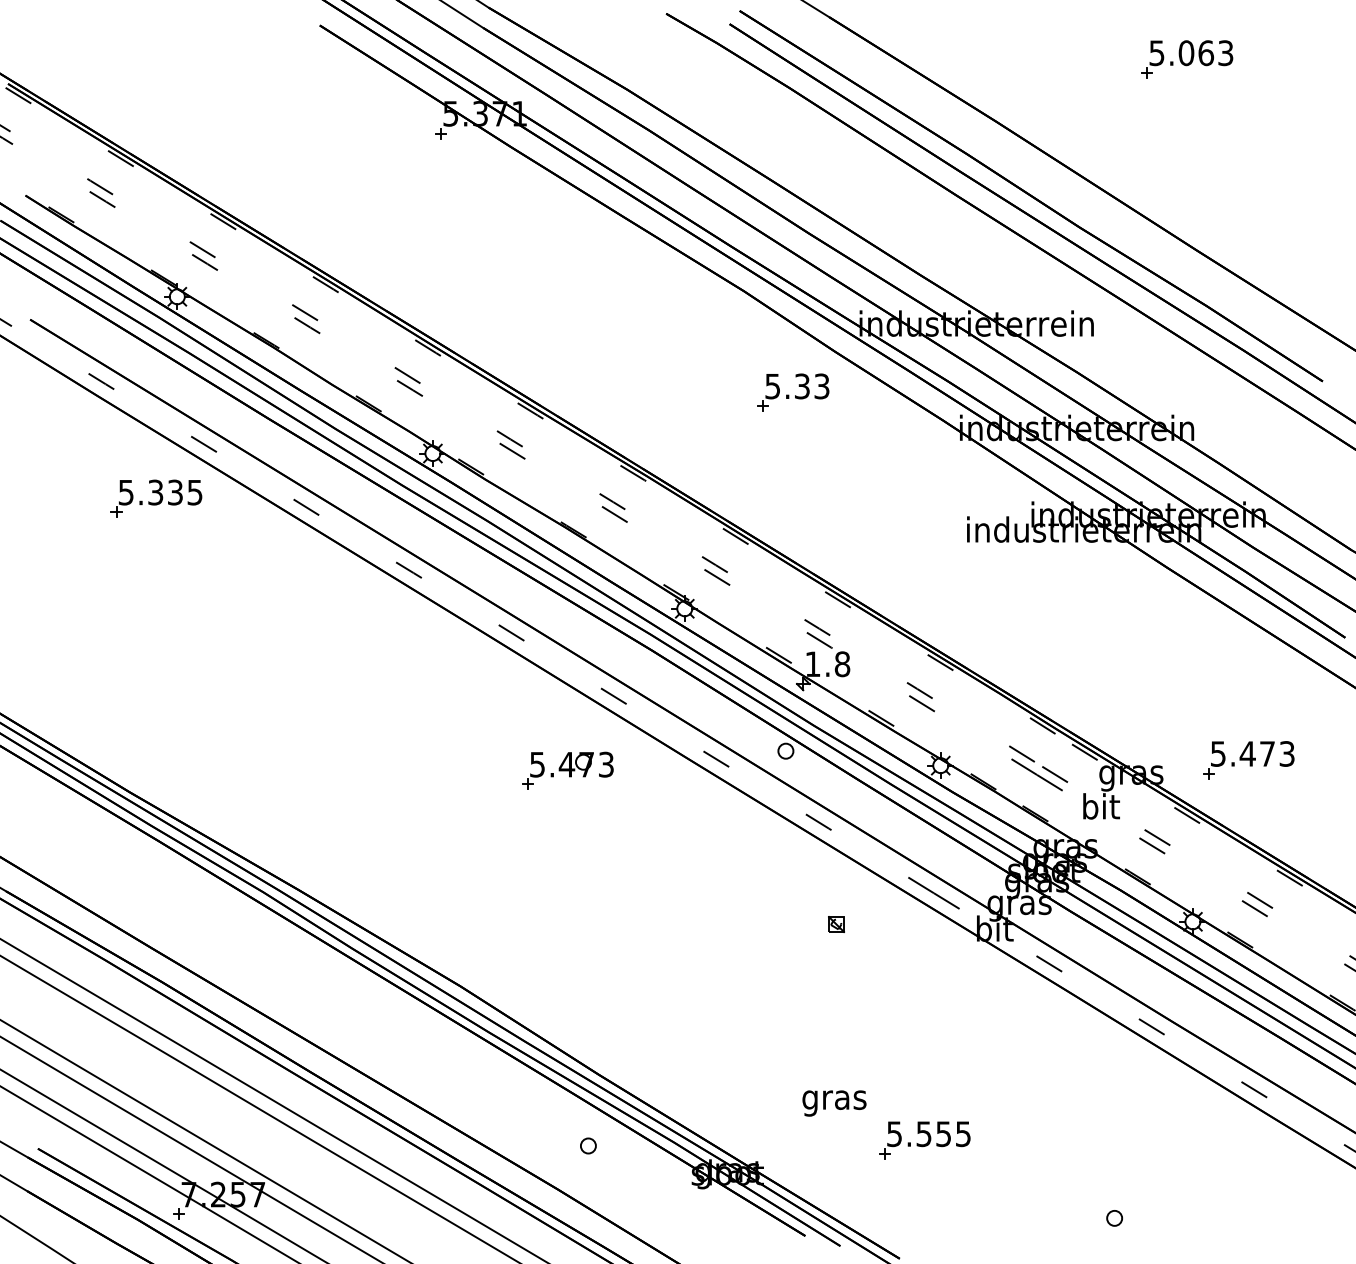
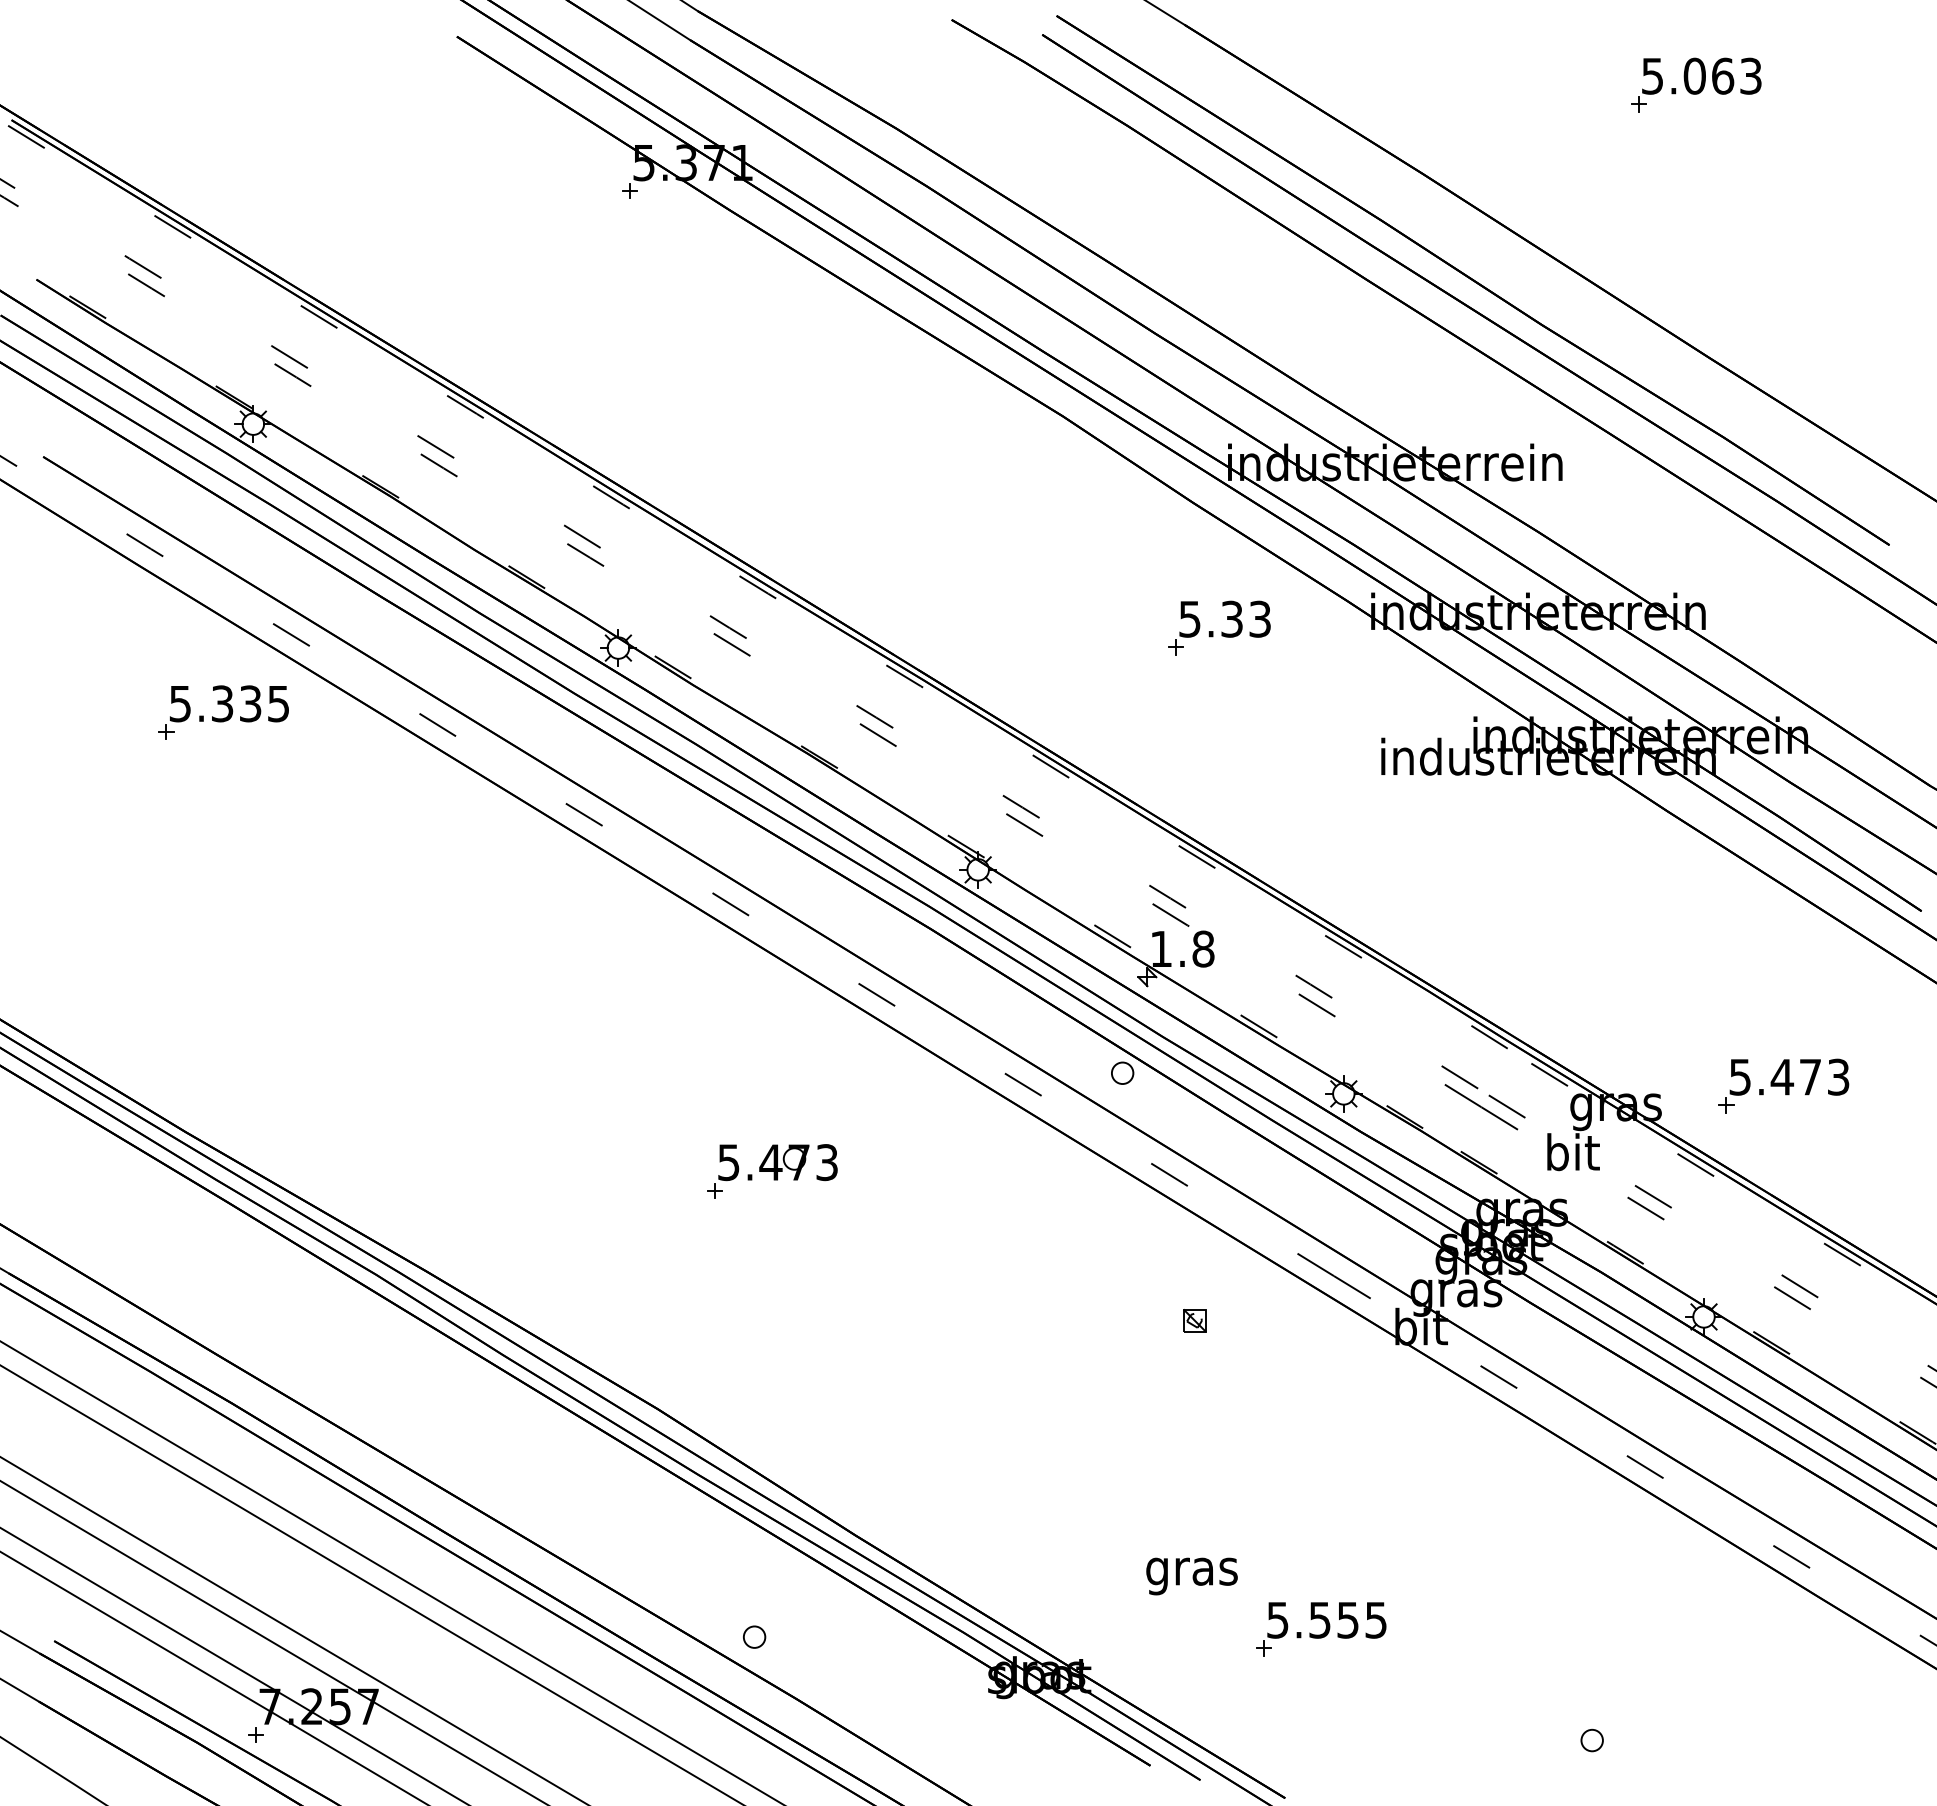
part: (793, 392) -> (1219, 627), moved
part: (568, 770) -> (772, 1171), moved
part: (588, 1145) -> (754, 1636), moved

